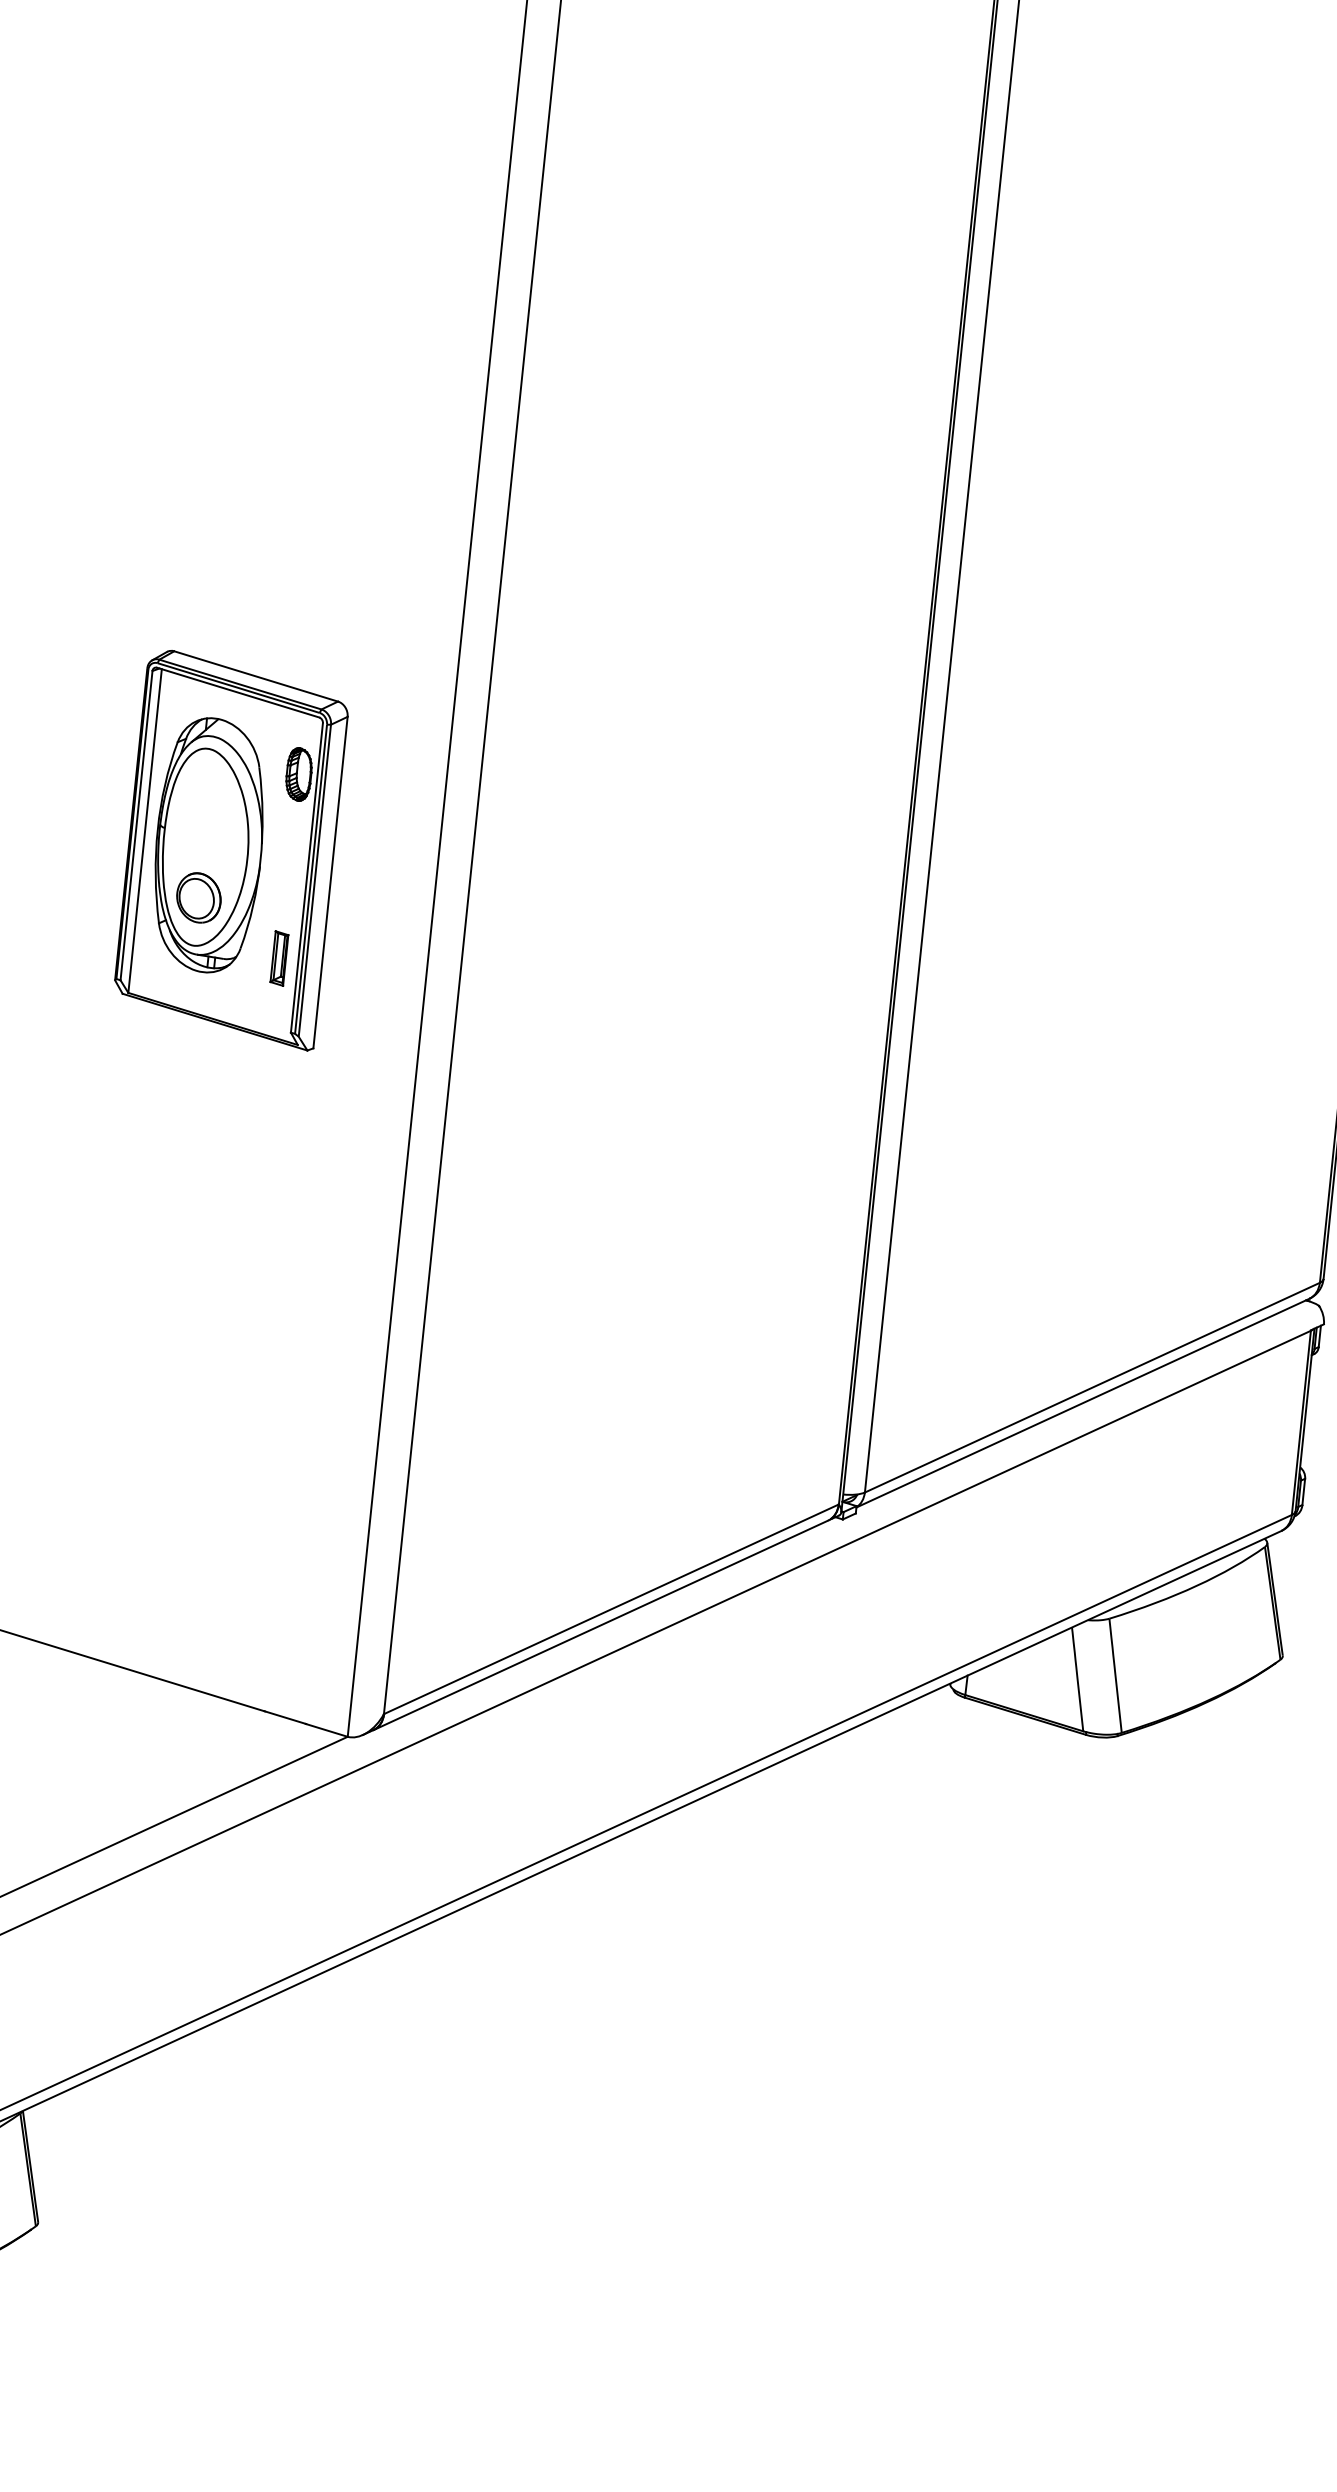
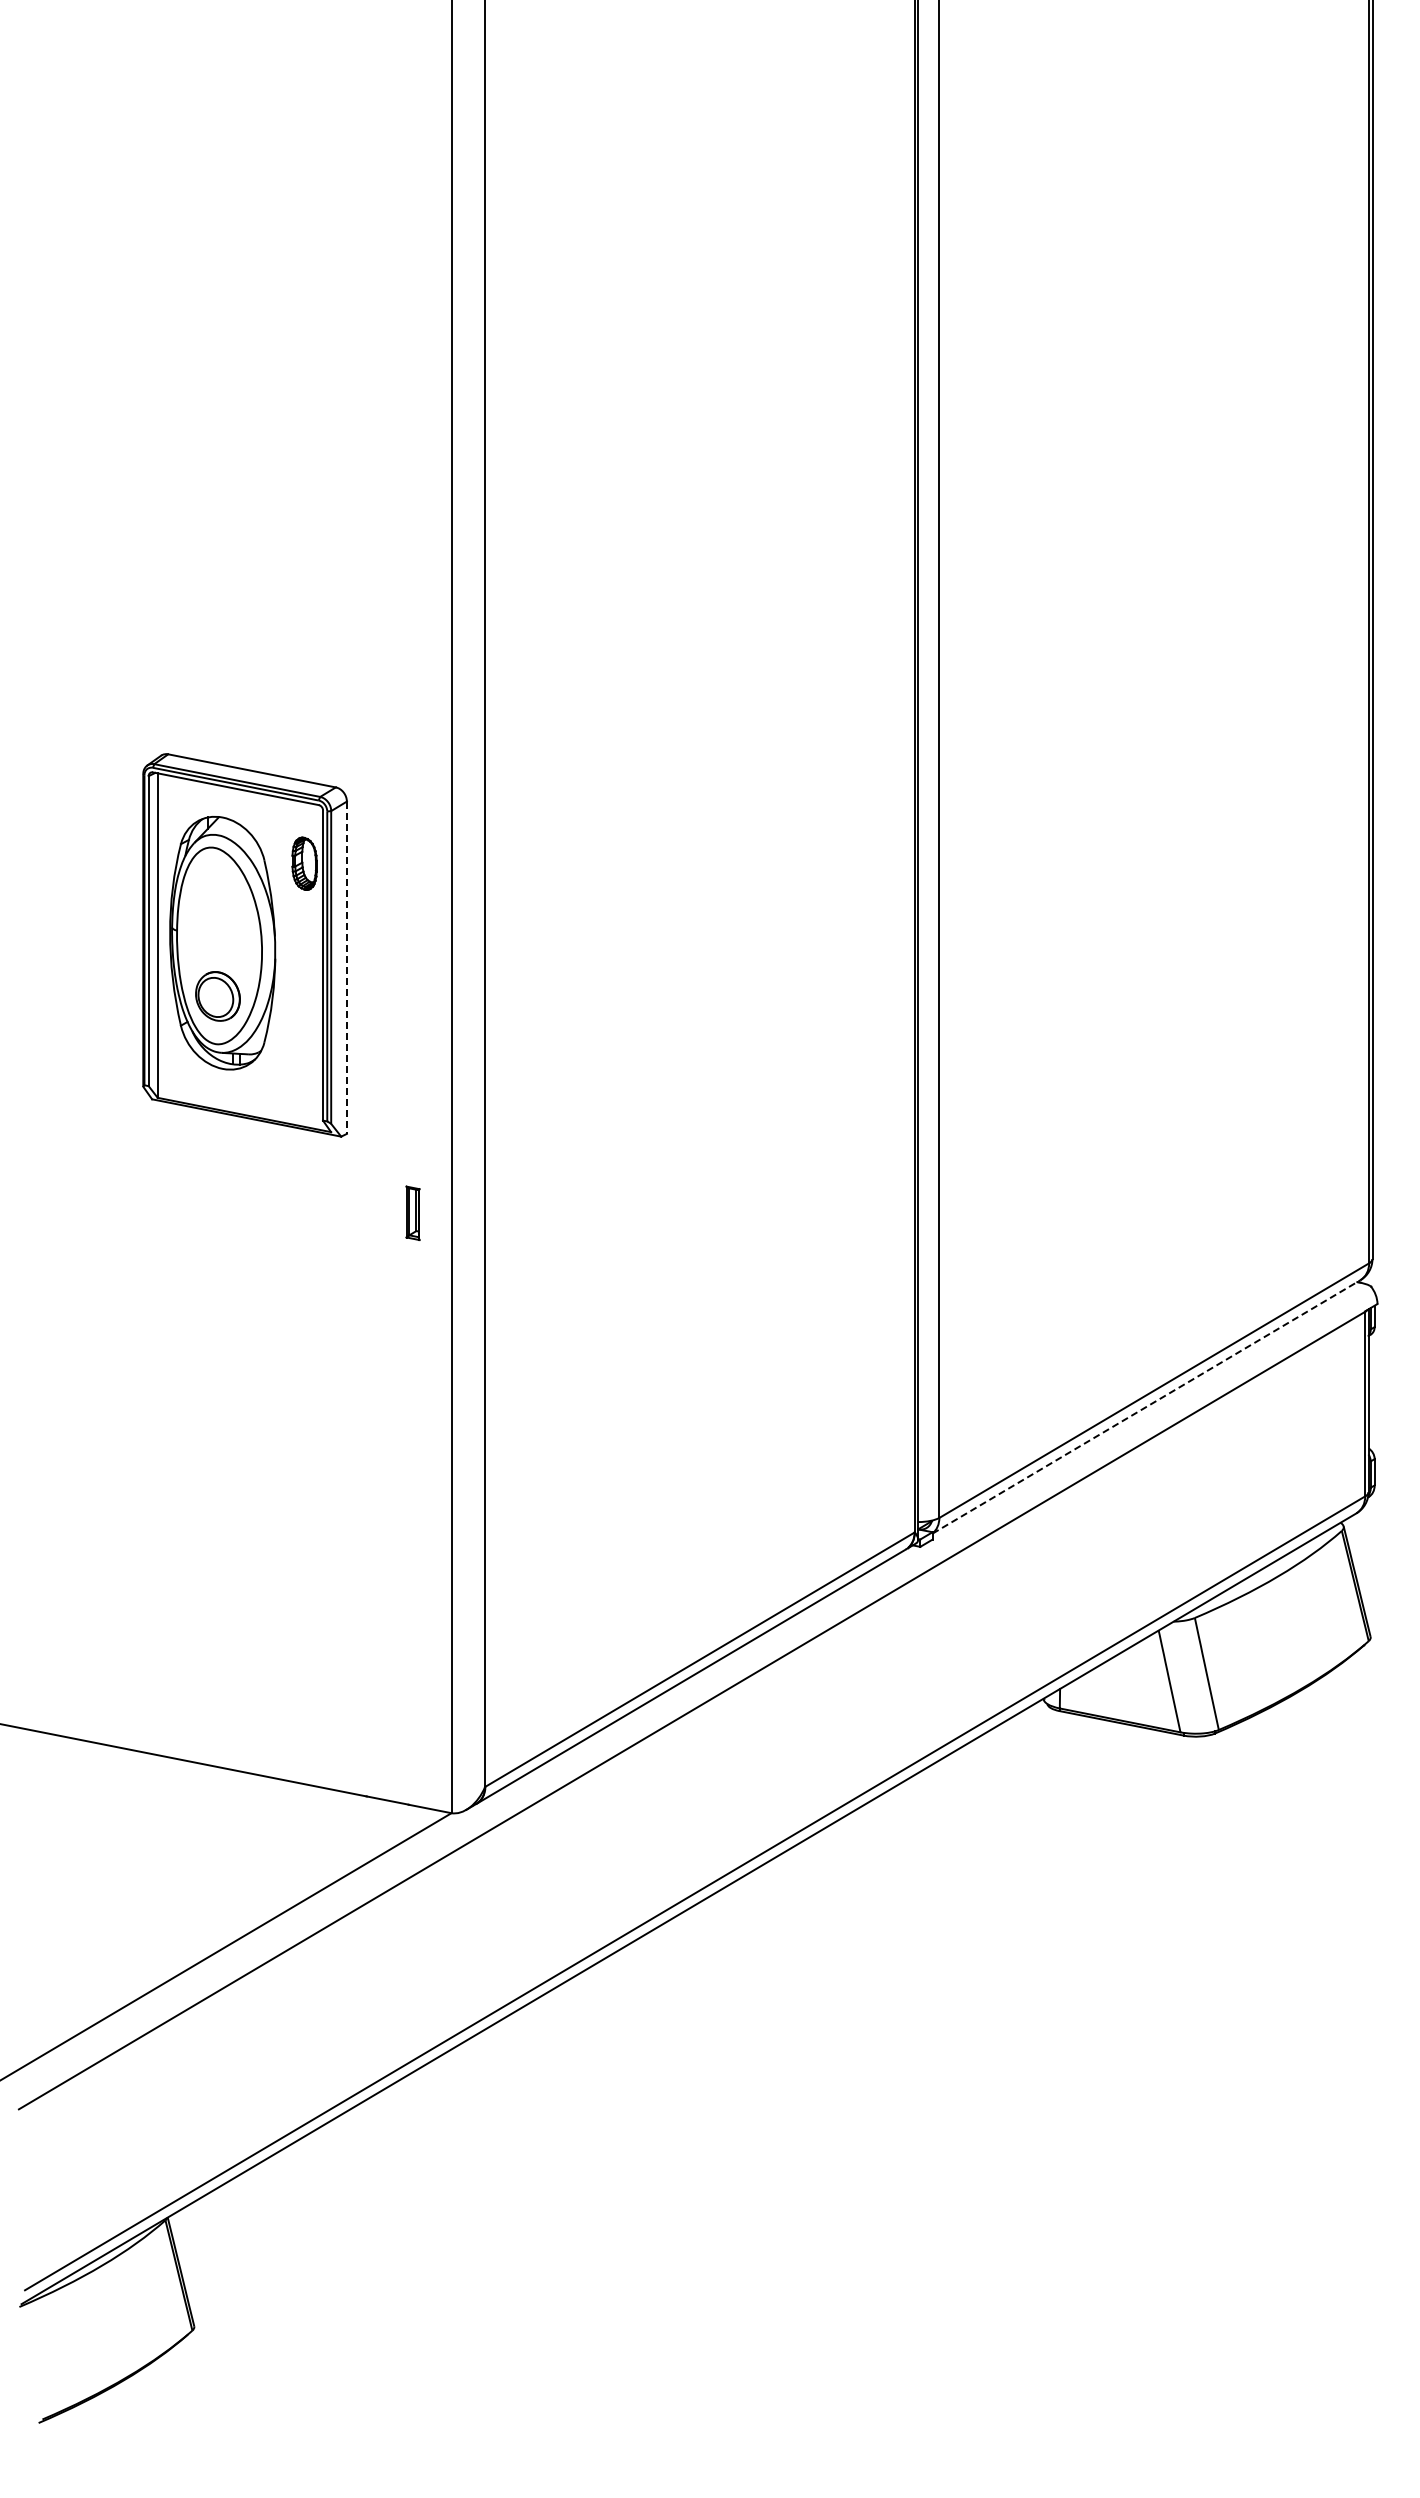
line: (330, 883) -> (346, 968), solid -> dashed
part: (278, 957) -> (412, 1212), moved
line: (1082, 1402) -> (1146, 1406), solid -> dashed

